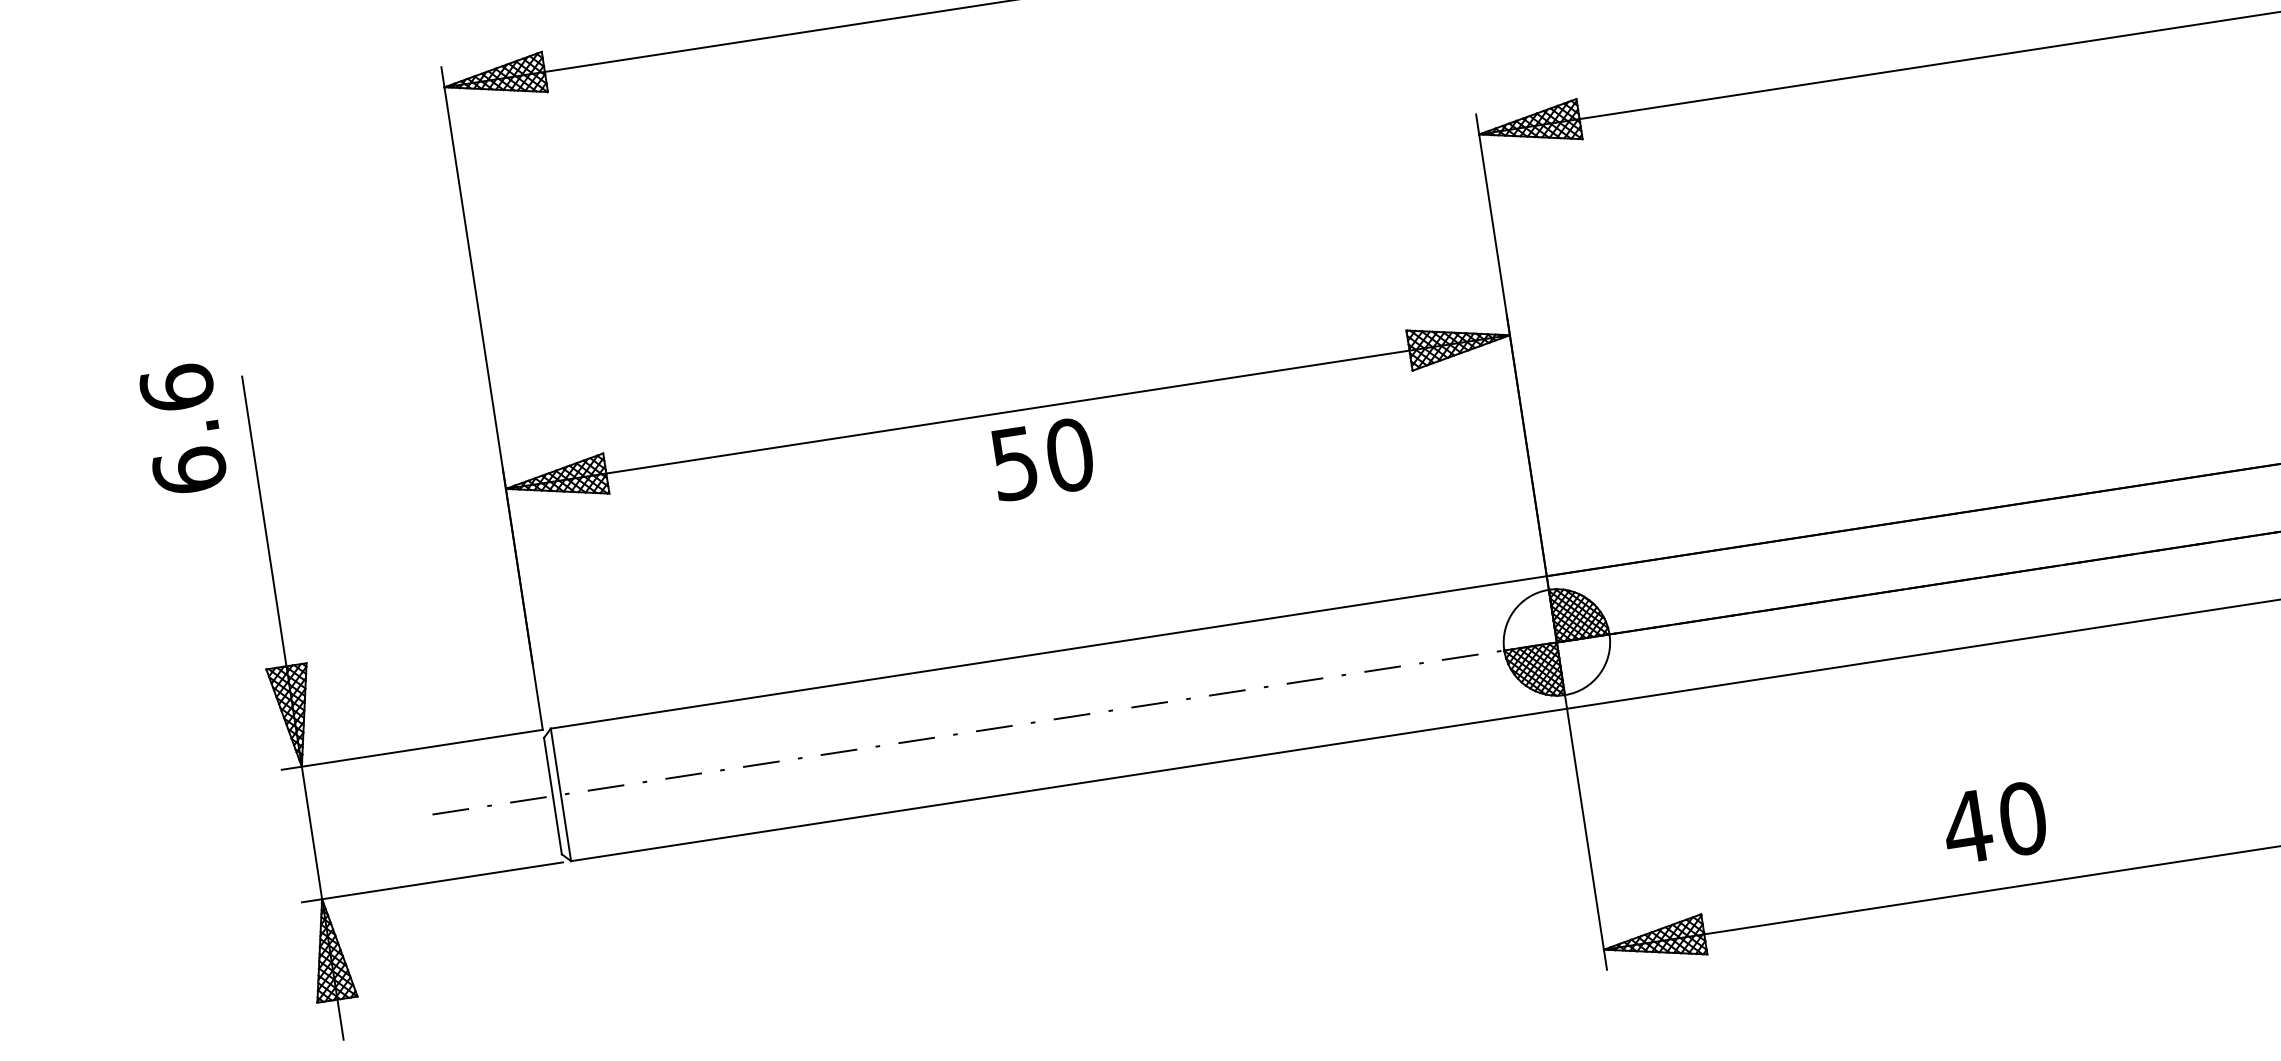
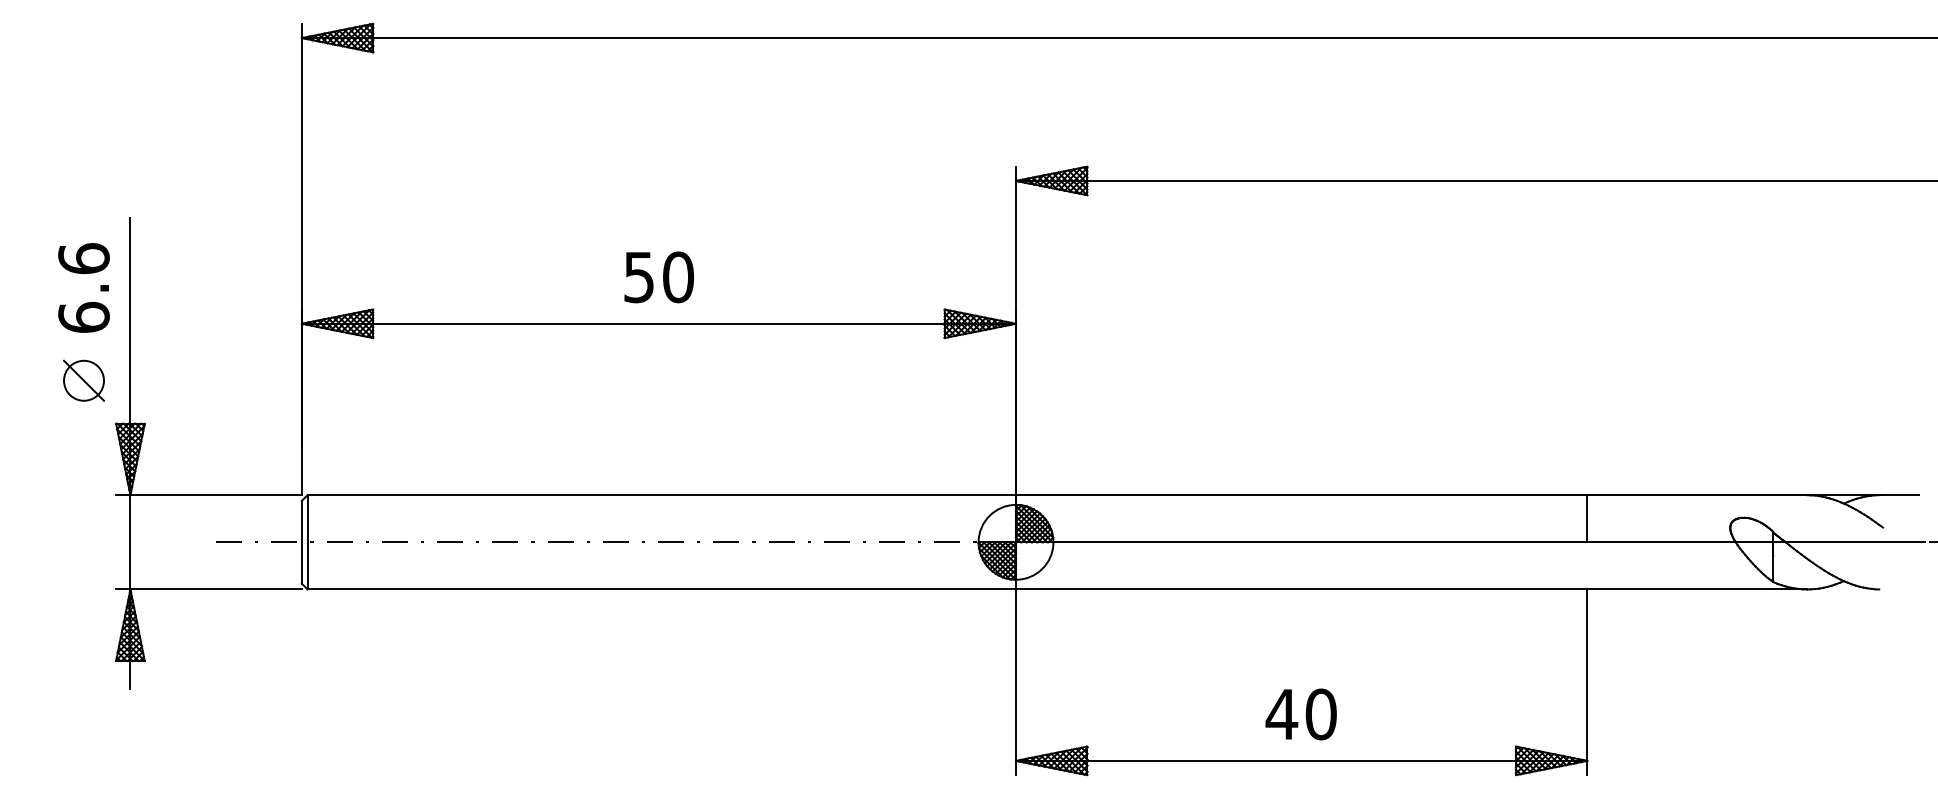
text: (182, 428) -> (83, 287), moved
text: (1041, 459) -> (658, 277), moved
part: (212, 615) -> (84, 380), added

